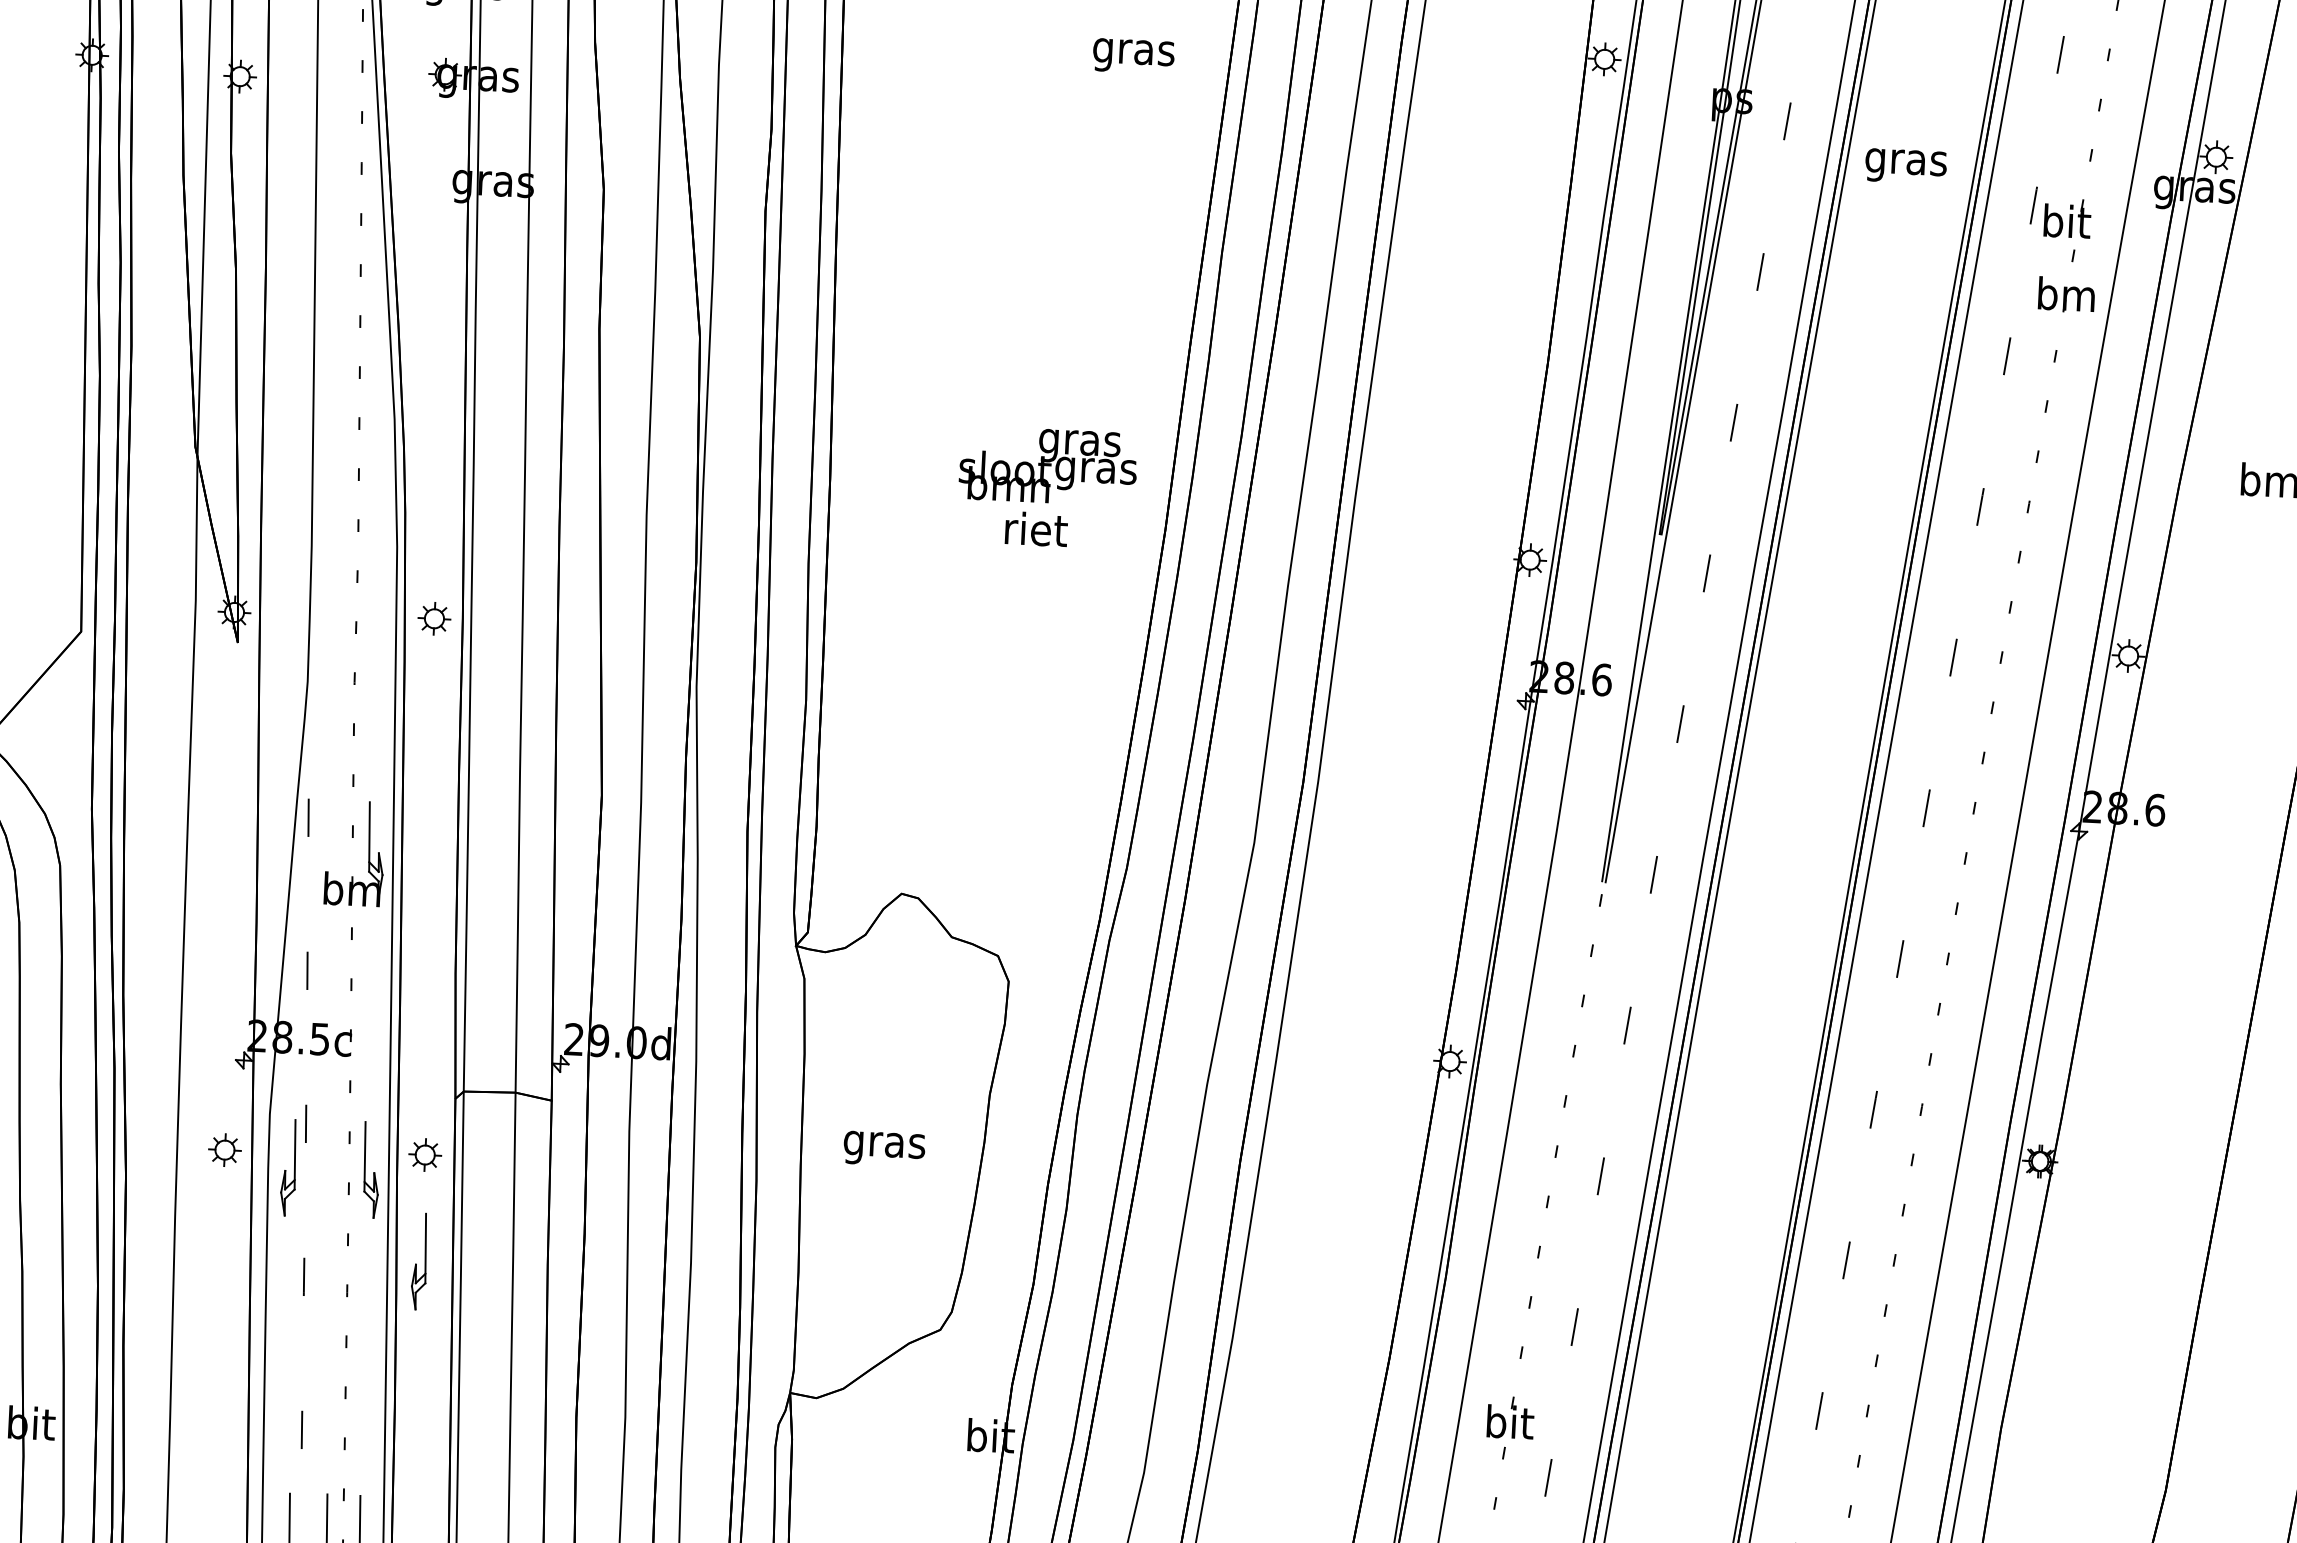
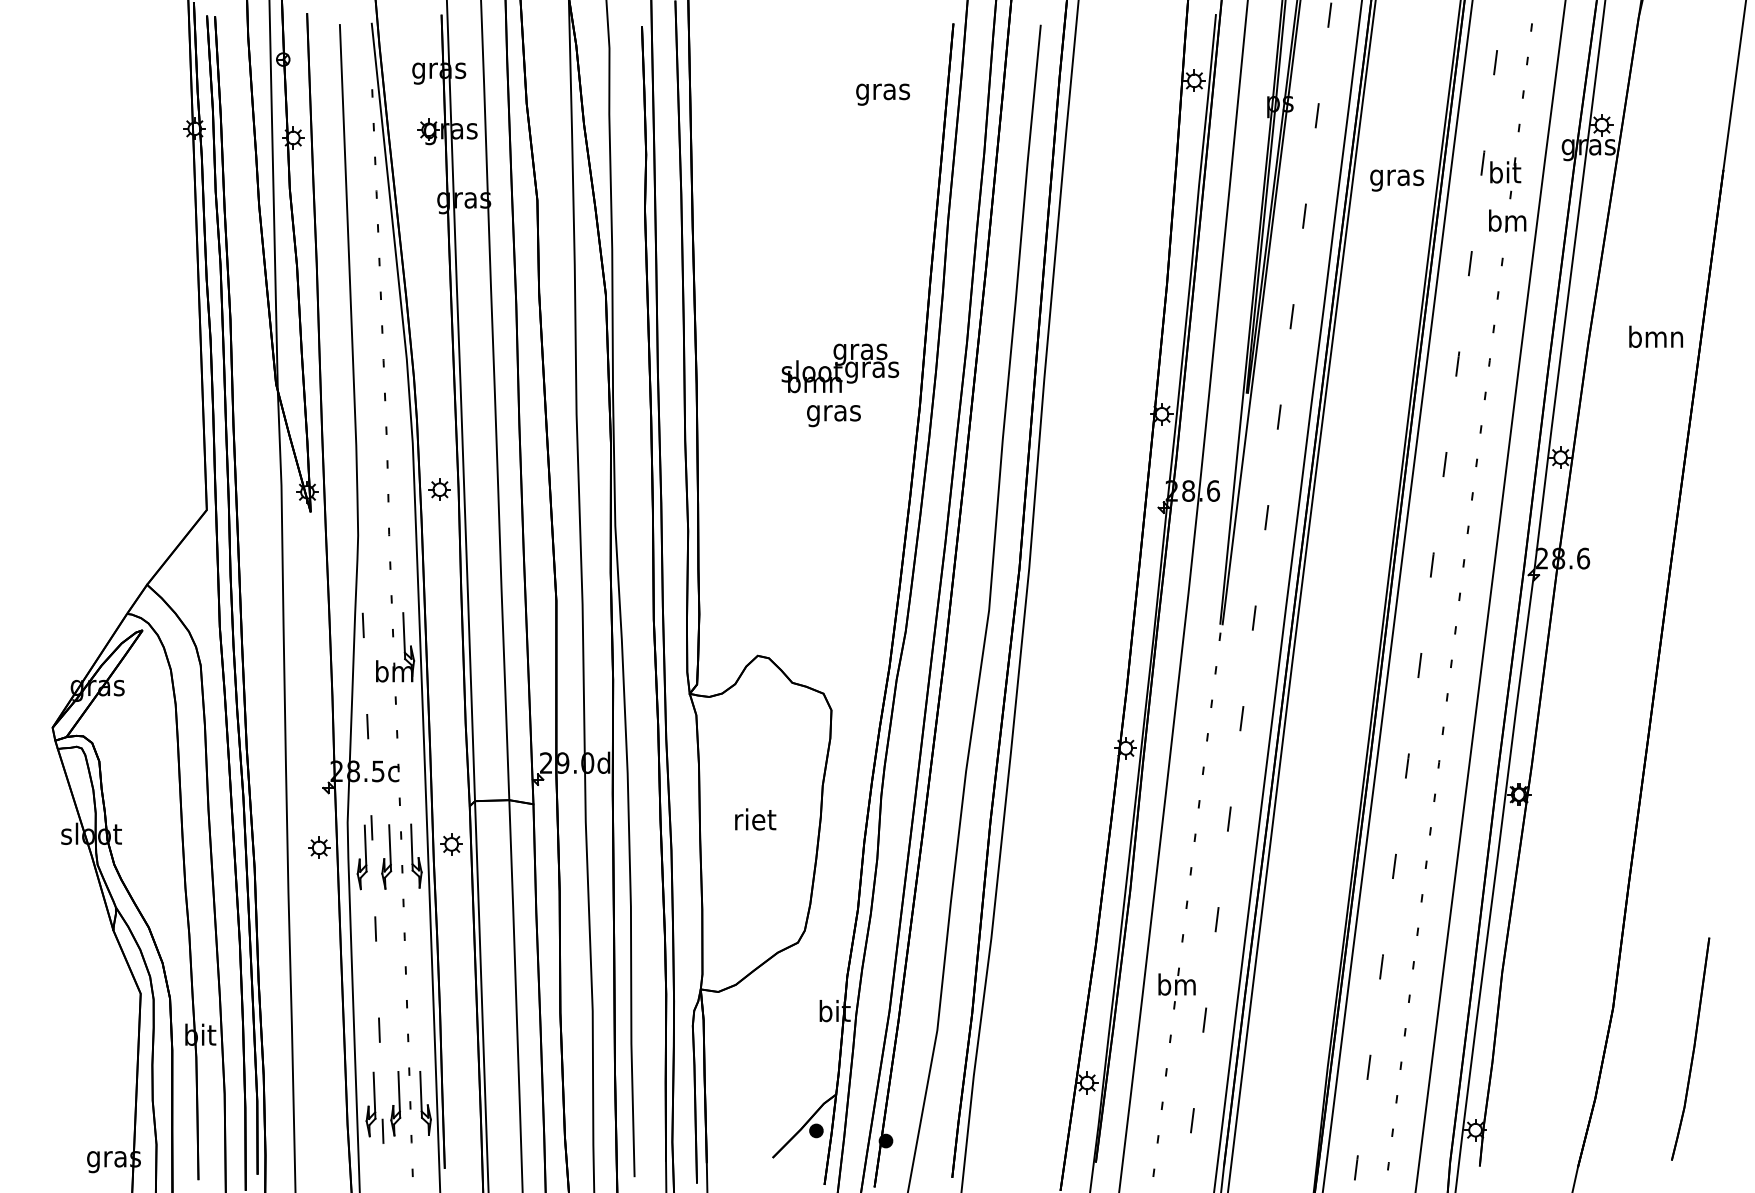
text: (1906, 166) -> (1397, 180), moved
text: (1034, 533) -> (833, 413), riet -> gras
text: (883, 1145) -> (754, 822), gras -> riet
part: (419, 1260) -> (386, 856), moved
text: (1508, 1421) -> (1176, 984), bit -> bm

